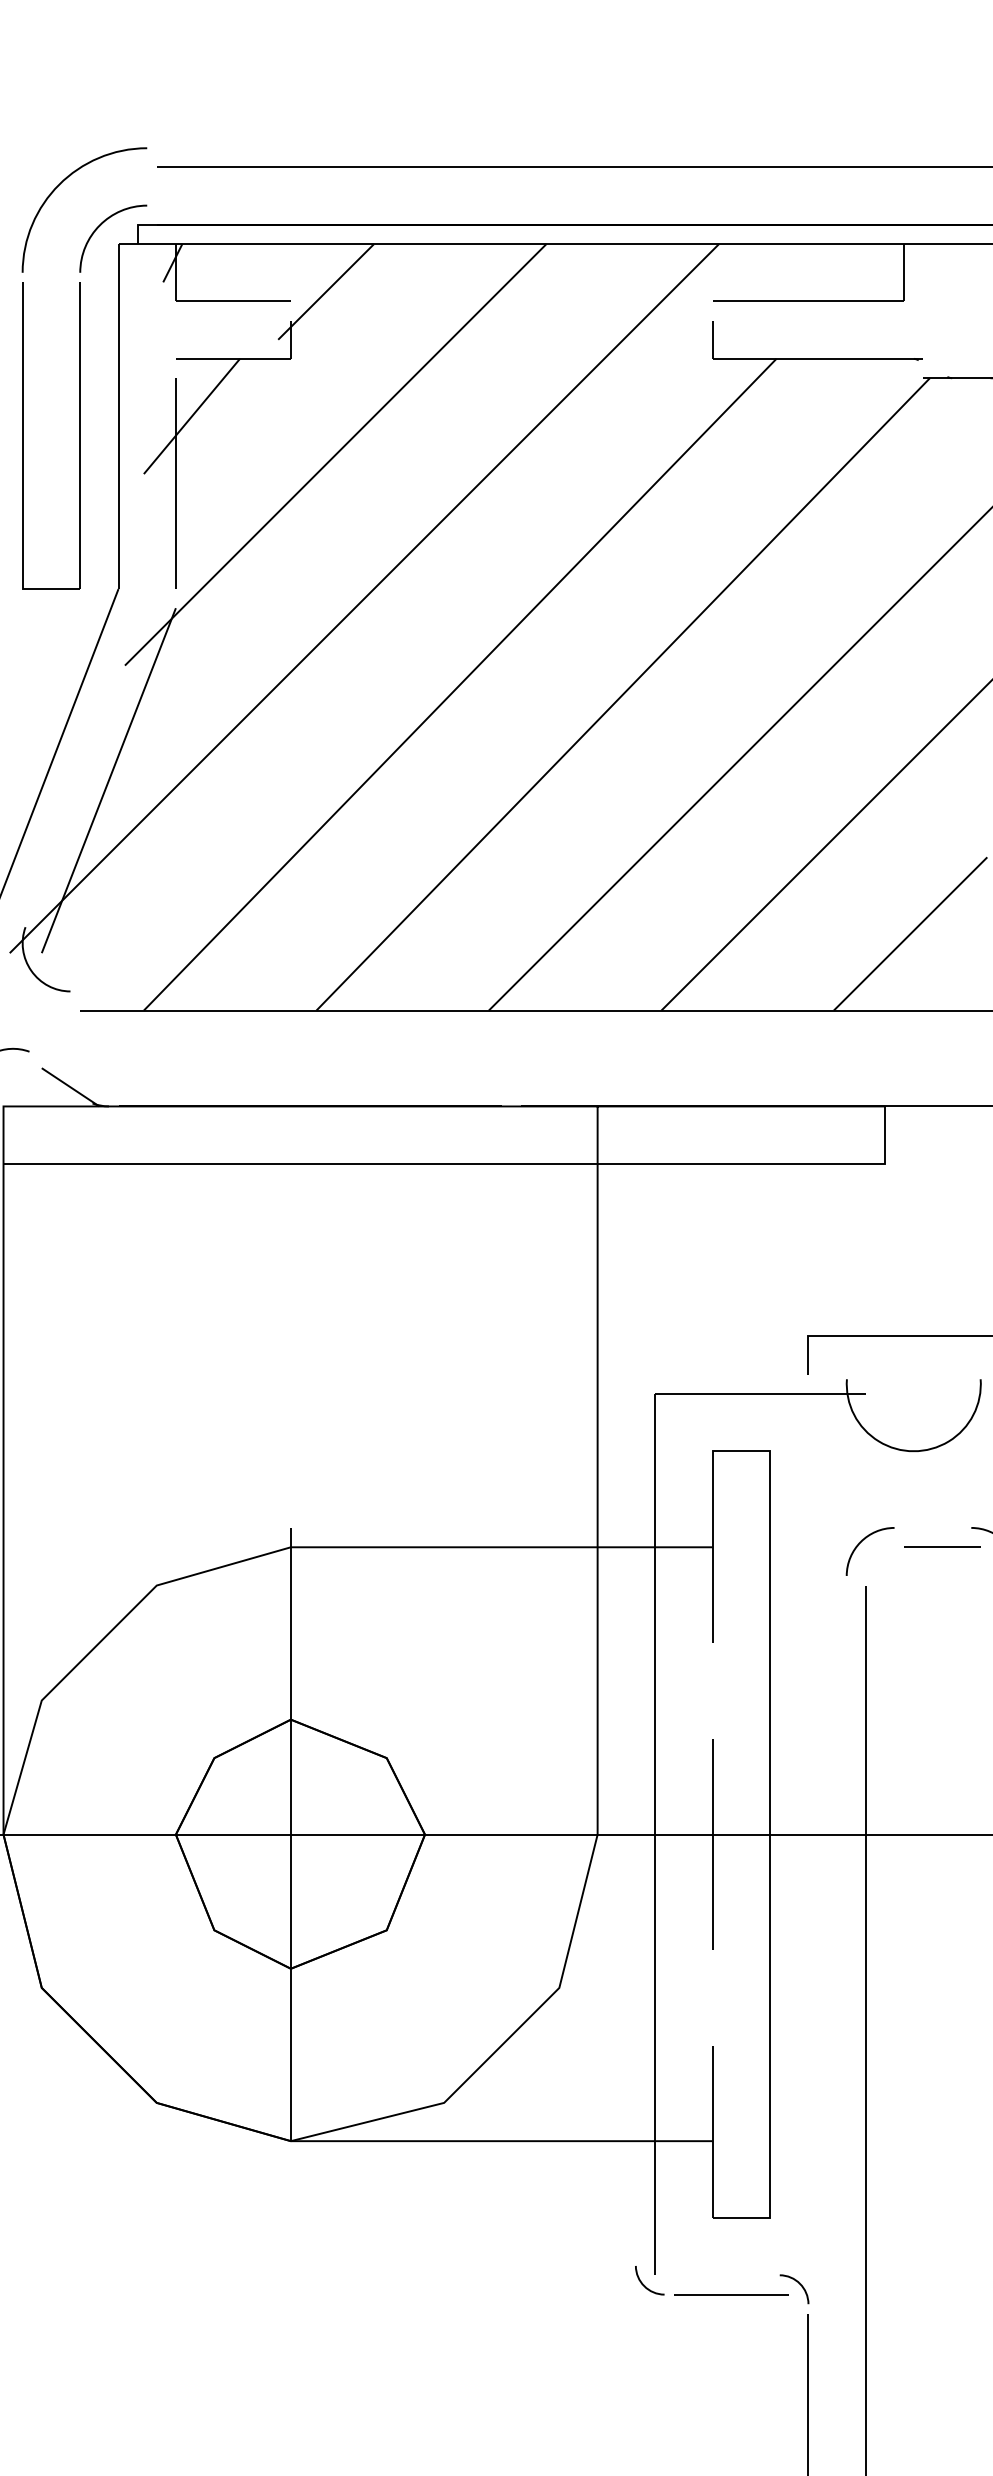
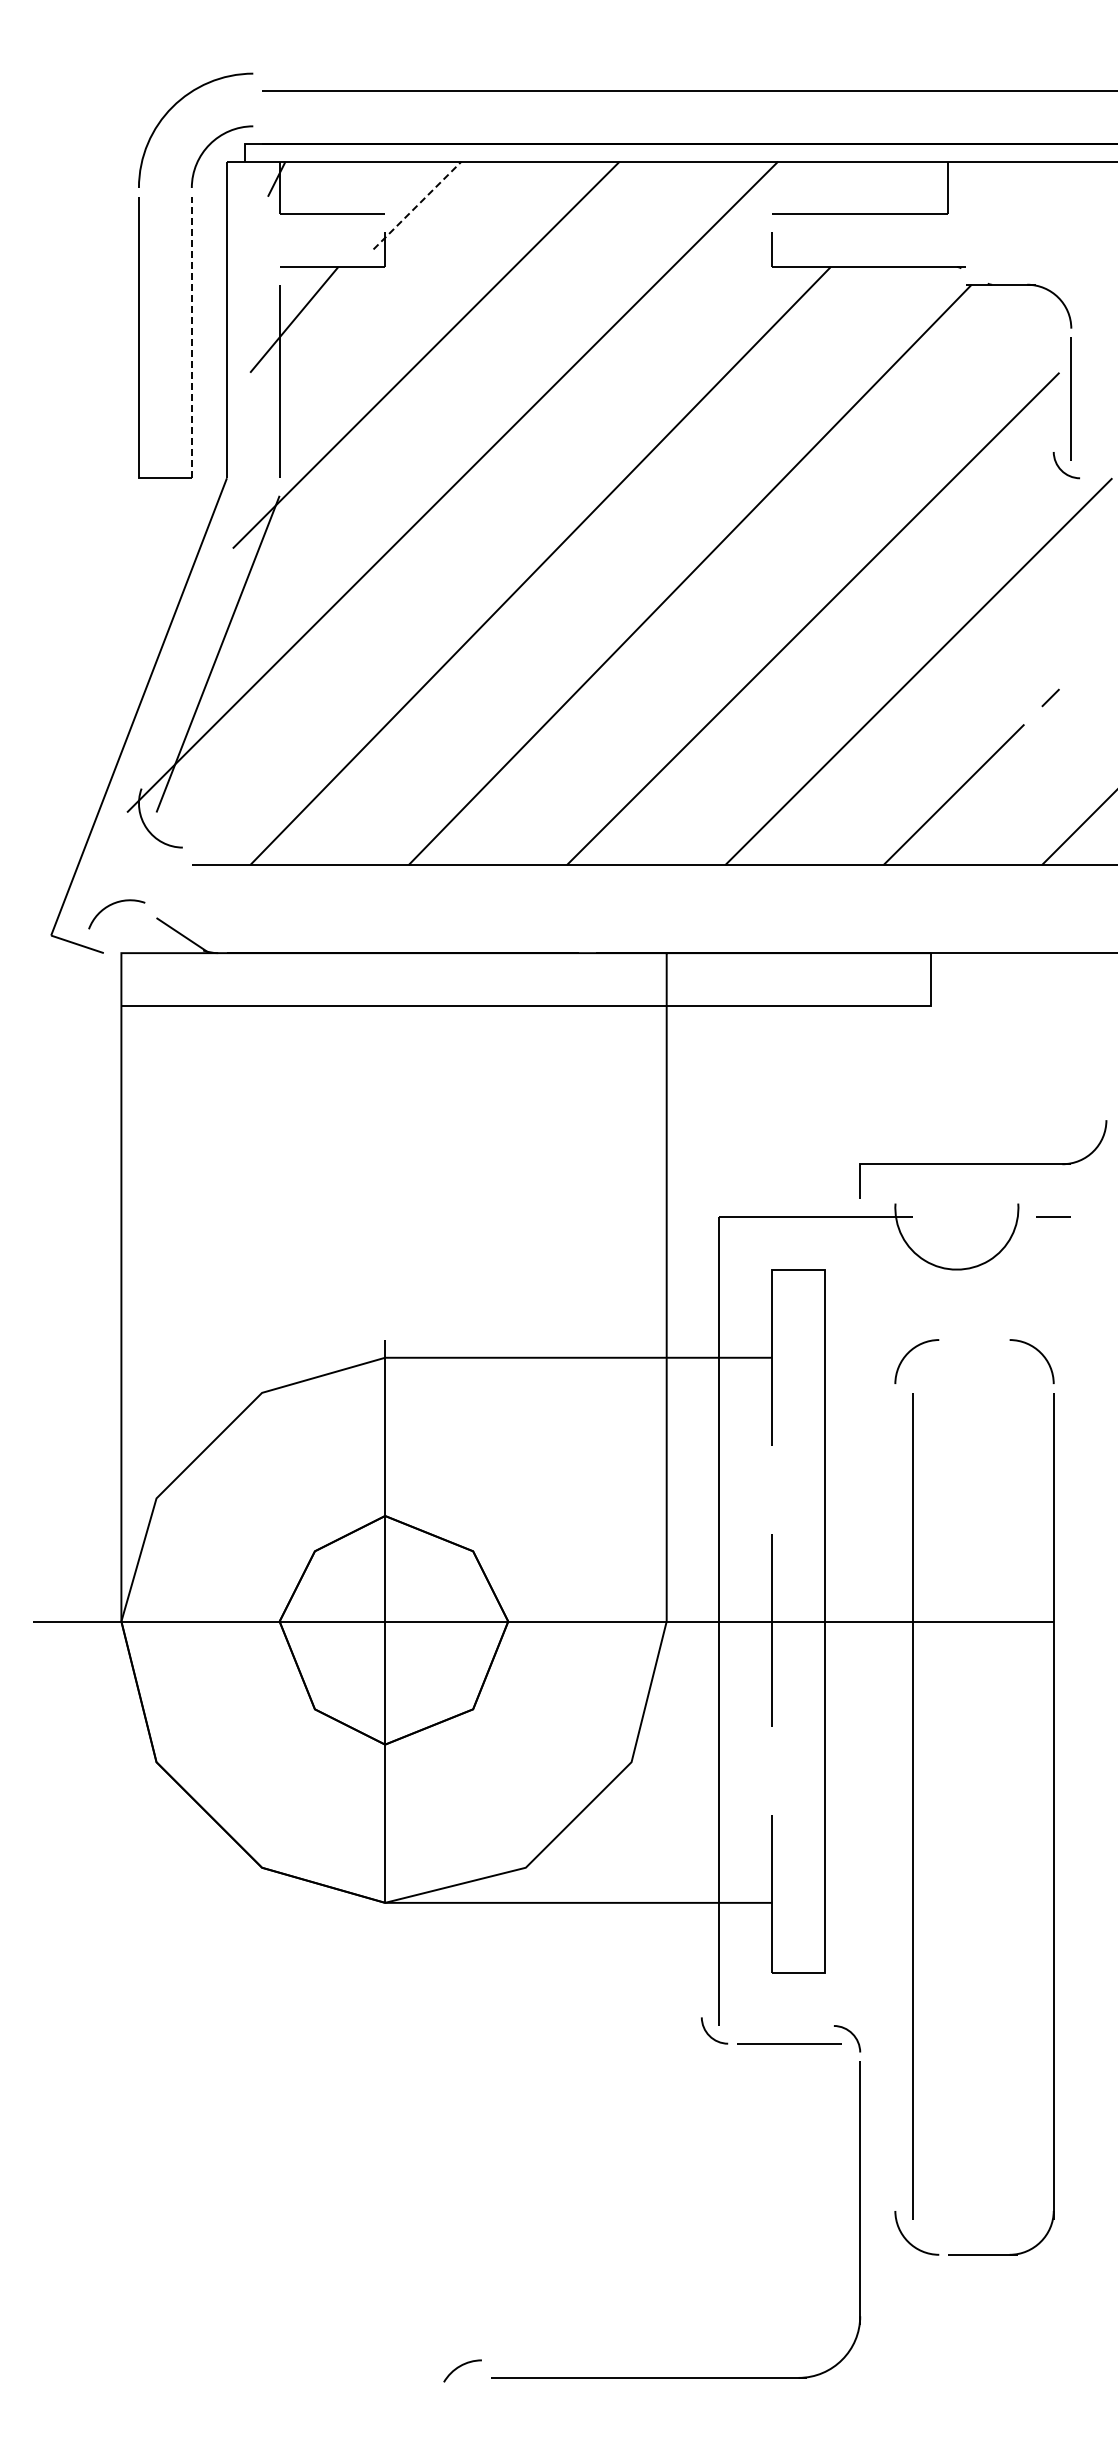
line: (326, 291) -> (417, 205), solid -> dashed
line: (79, 435) -> (191, 337), solid -> dashed
line: (941, 1546) -> (982, 1357), removed

